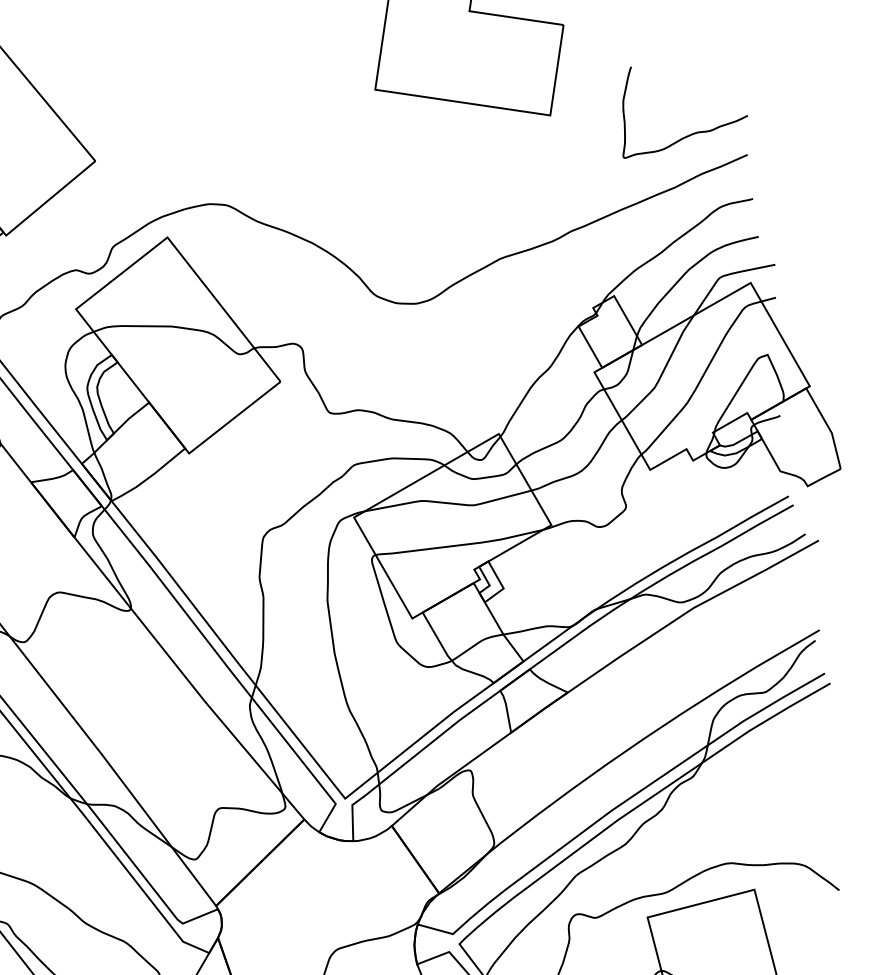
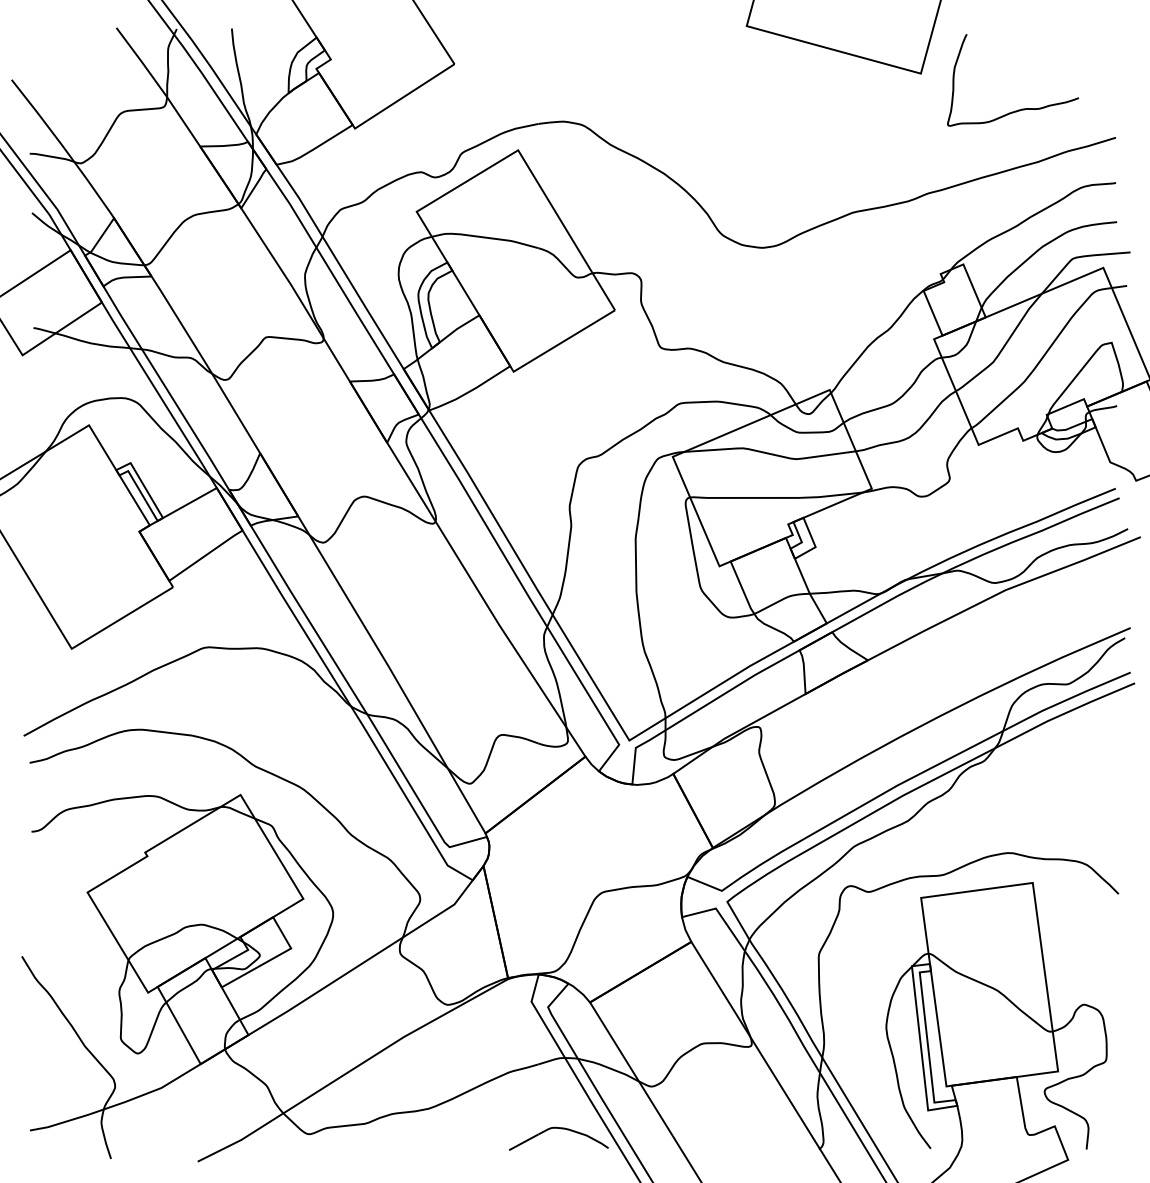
curve: (690, 133) -> (1018, 109), moved

